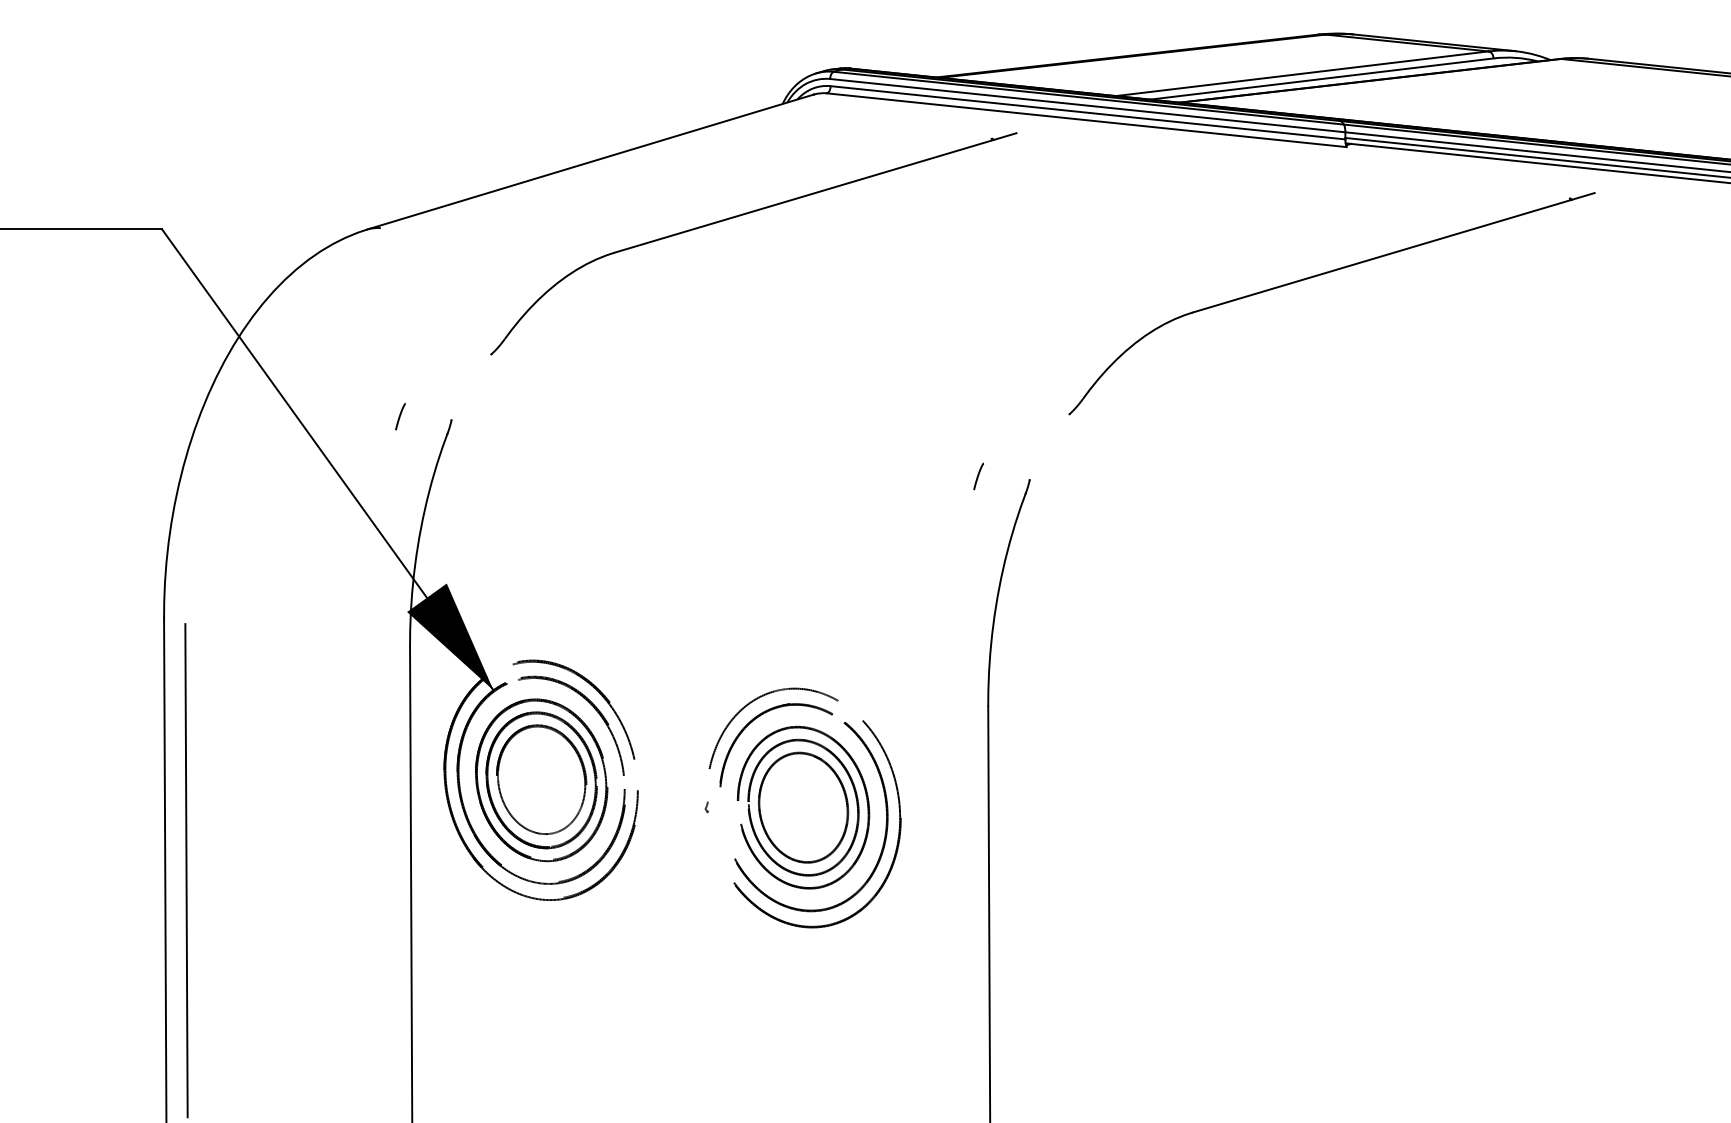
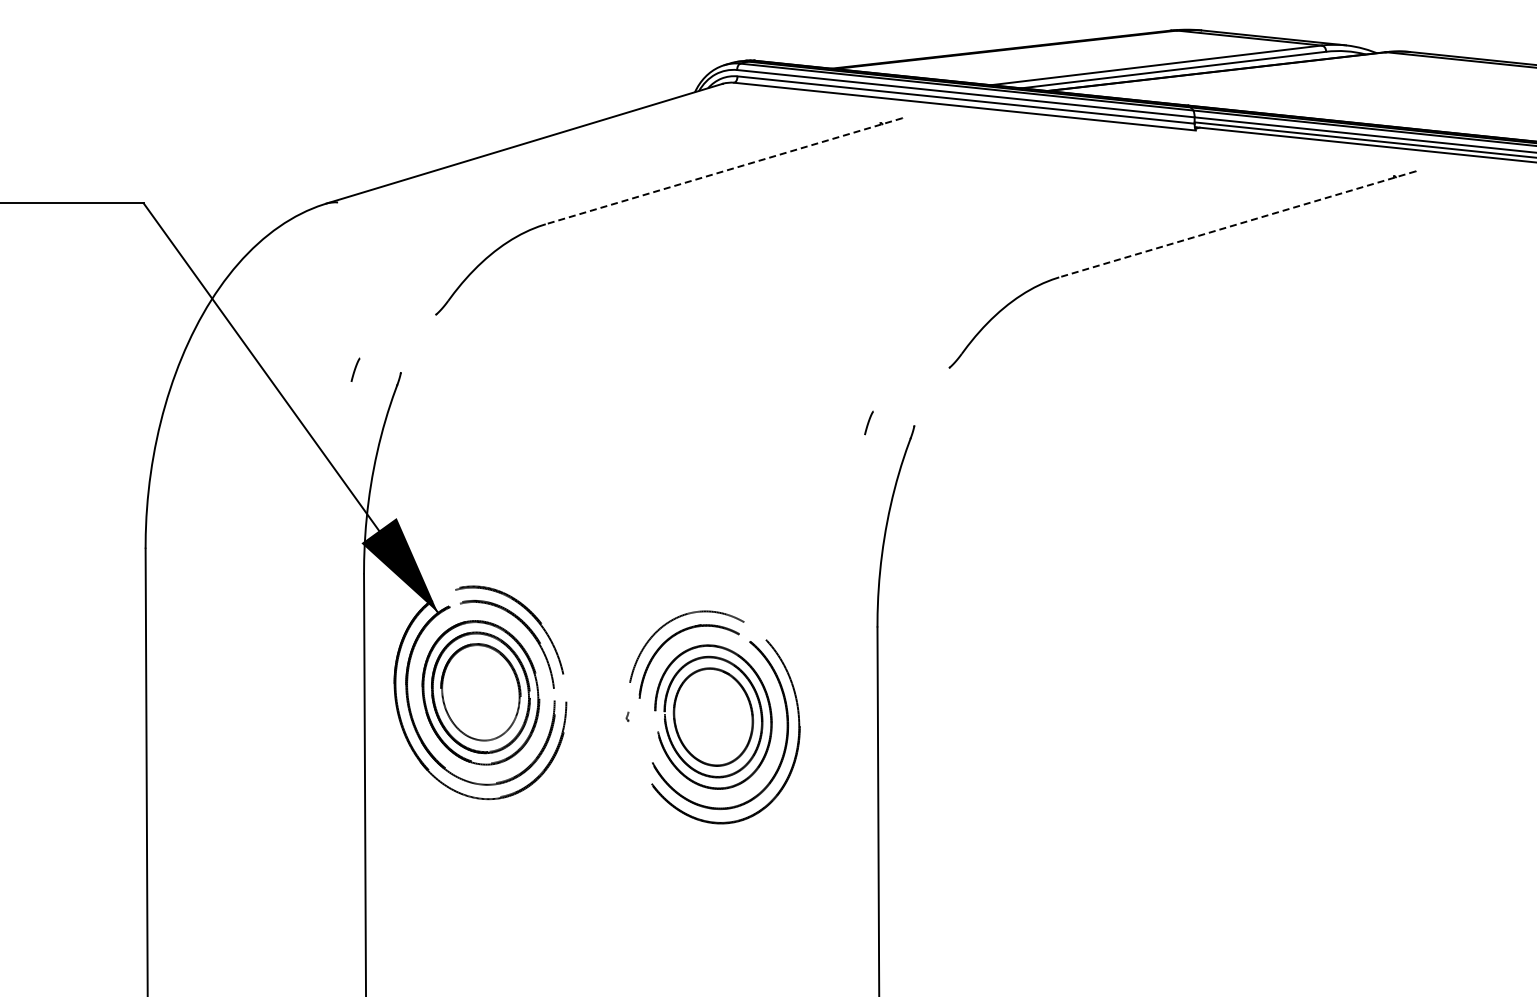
line: (814, 193) -> (723, 171), solid -> dashed
line: (1393, 252) -> (1237, 224), solid -> dashed
line: (186, 871) -> (165, 773), removed

